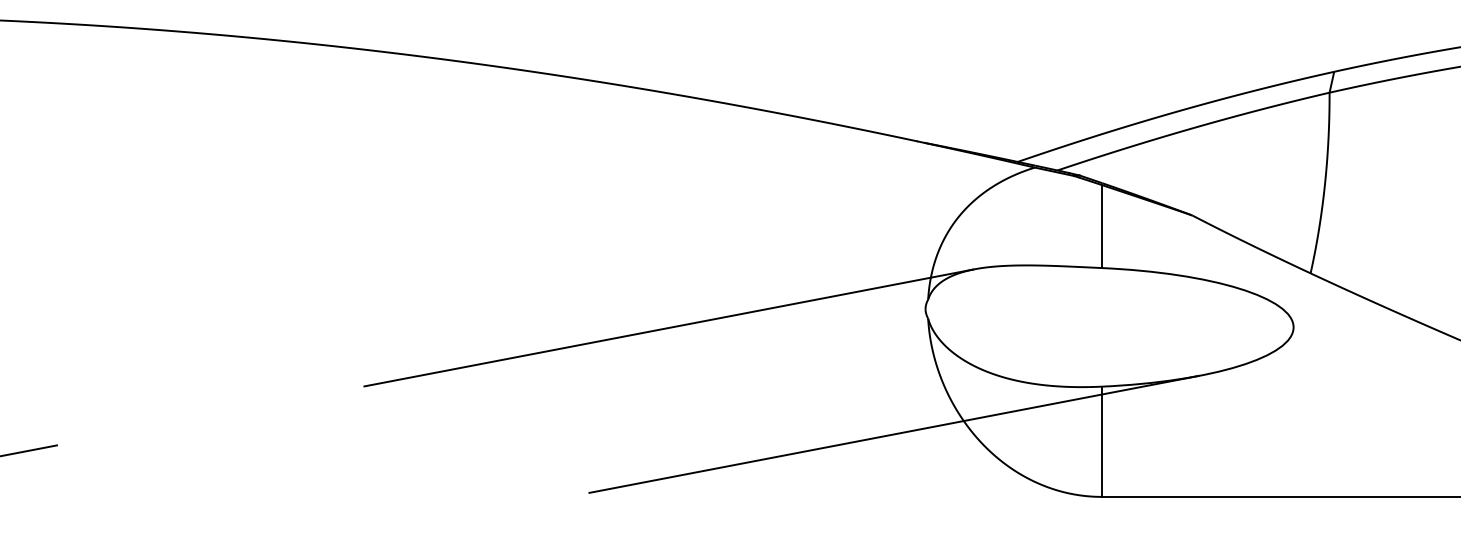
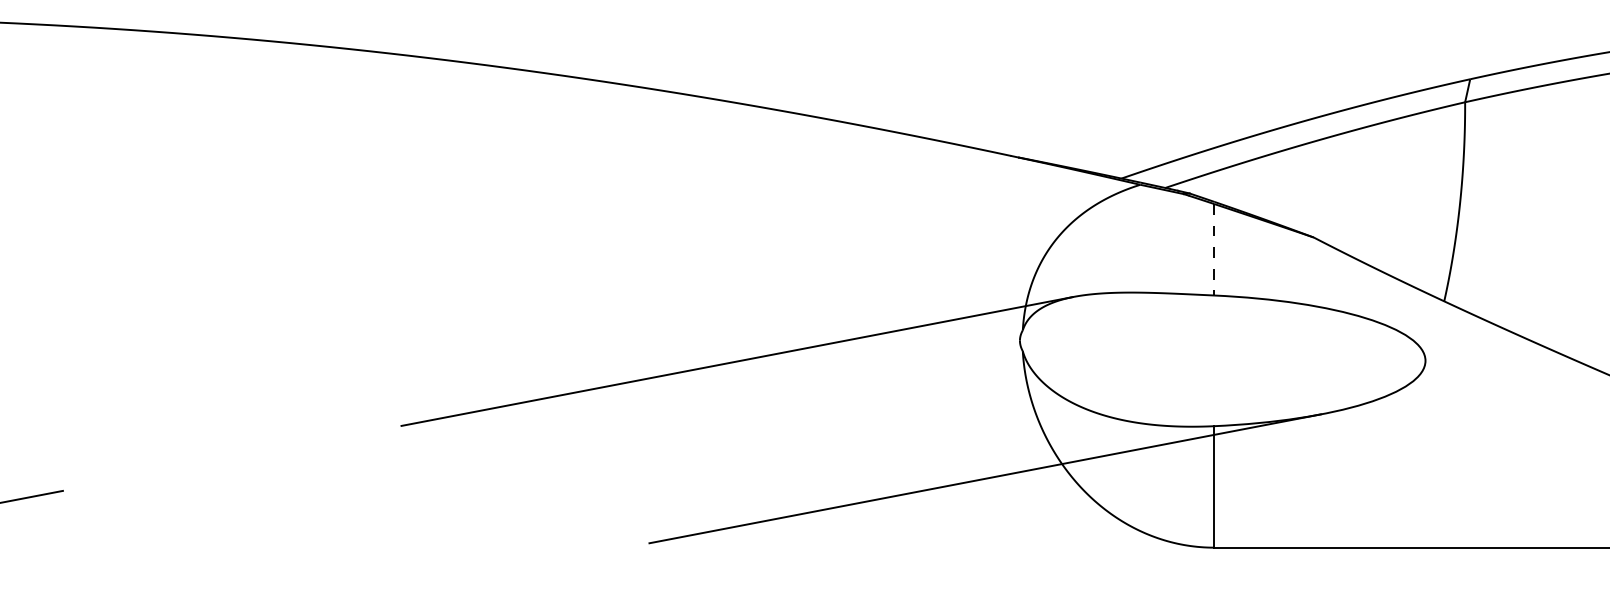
line: (1102, 226) -> (1214, 249), solid -> dashed

